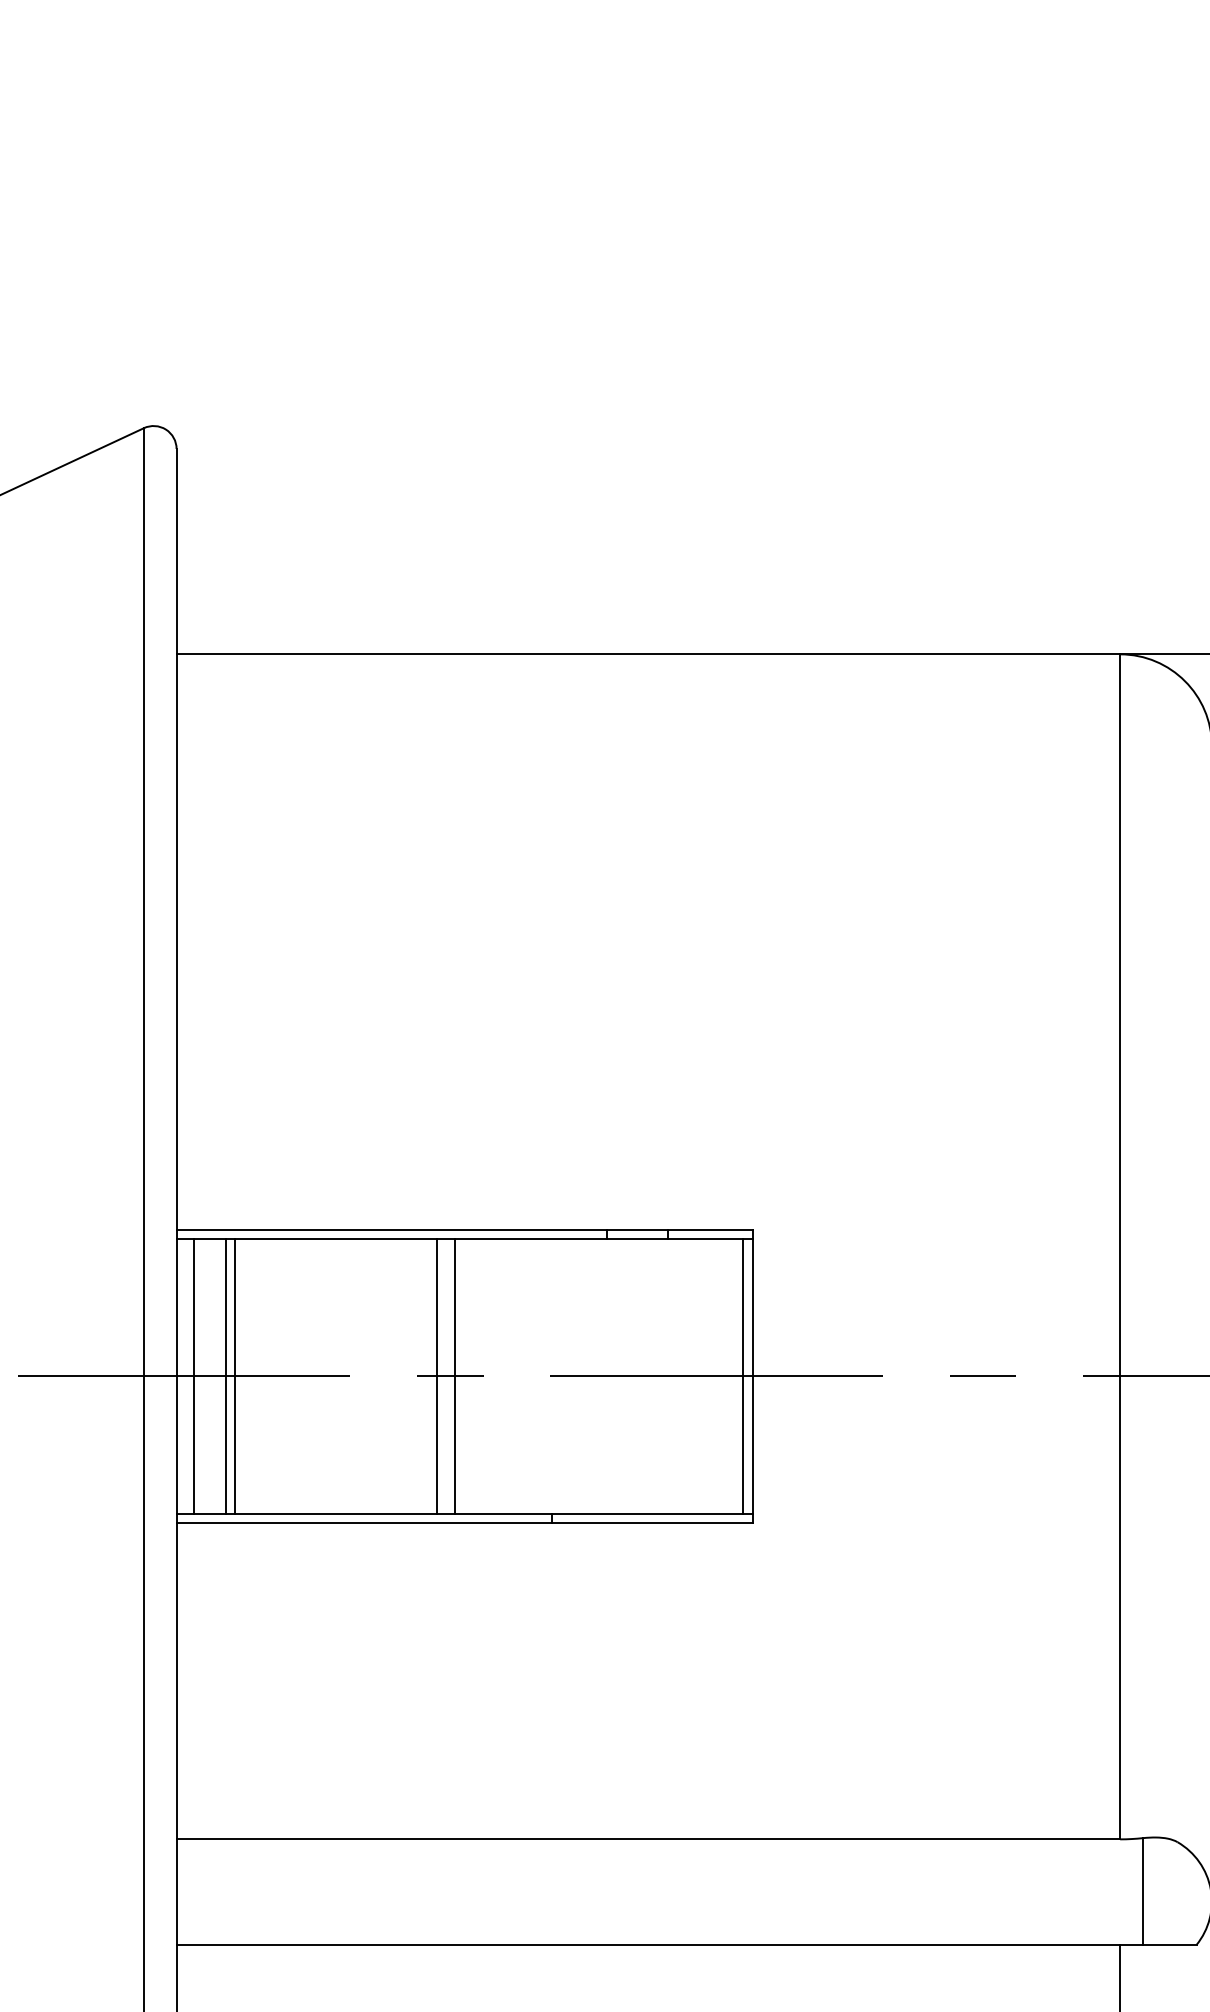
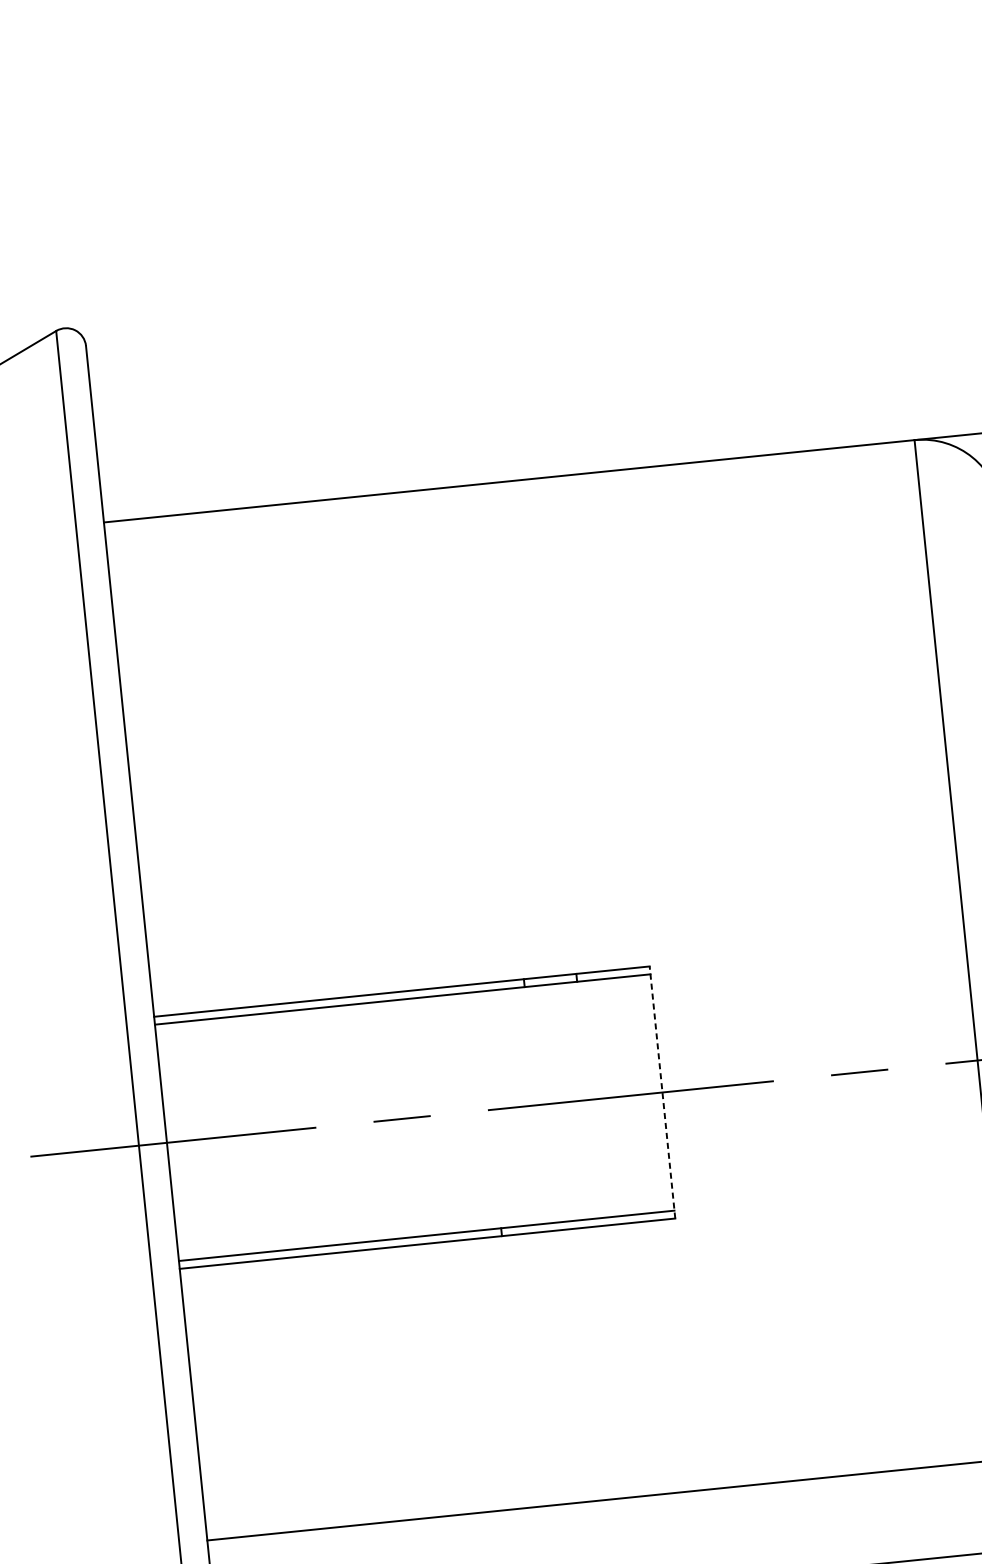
line: (194, 1376) -> (182, 1141), removed
line: (225, 1376) -> (208, 1138), removed
line: (234, 1376) -> (216, 1137), removed
line: (437, 1376) -> (391, 1120), removed
line: (454, 1376) -> (405, 1118), removed
line: (743, 1376) -> (653, 1093), removed
line: (753, 1376) -> (662, 1092), solid -> dashed

